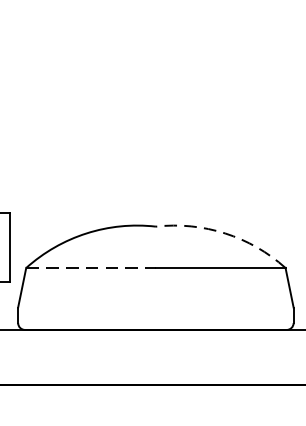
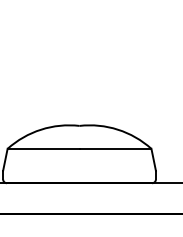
arc: (224, 233) -> (117, 129), dashed -> solid
line: (90, 267) -> (43, 148), dashed -> solid

